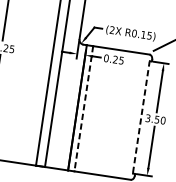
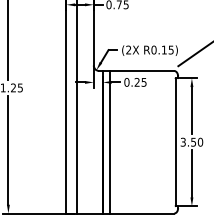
line: (84, 109) -> (110, 142), dashed -> solid
line: (141, 116) -> (175, 141), dashed -> solid

